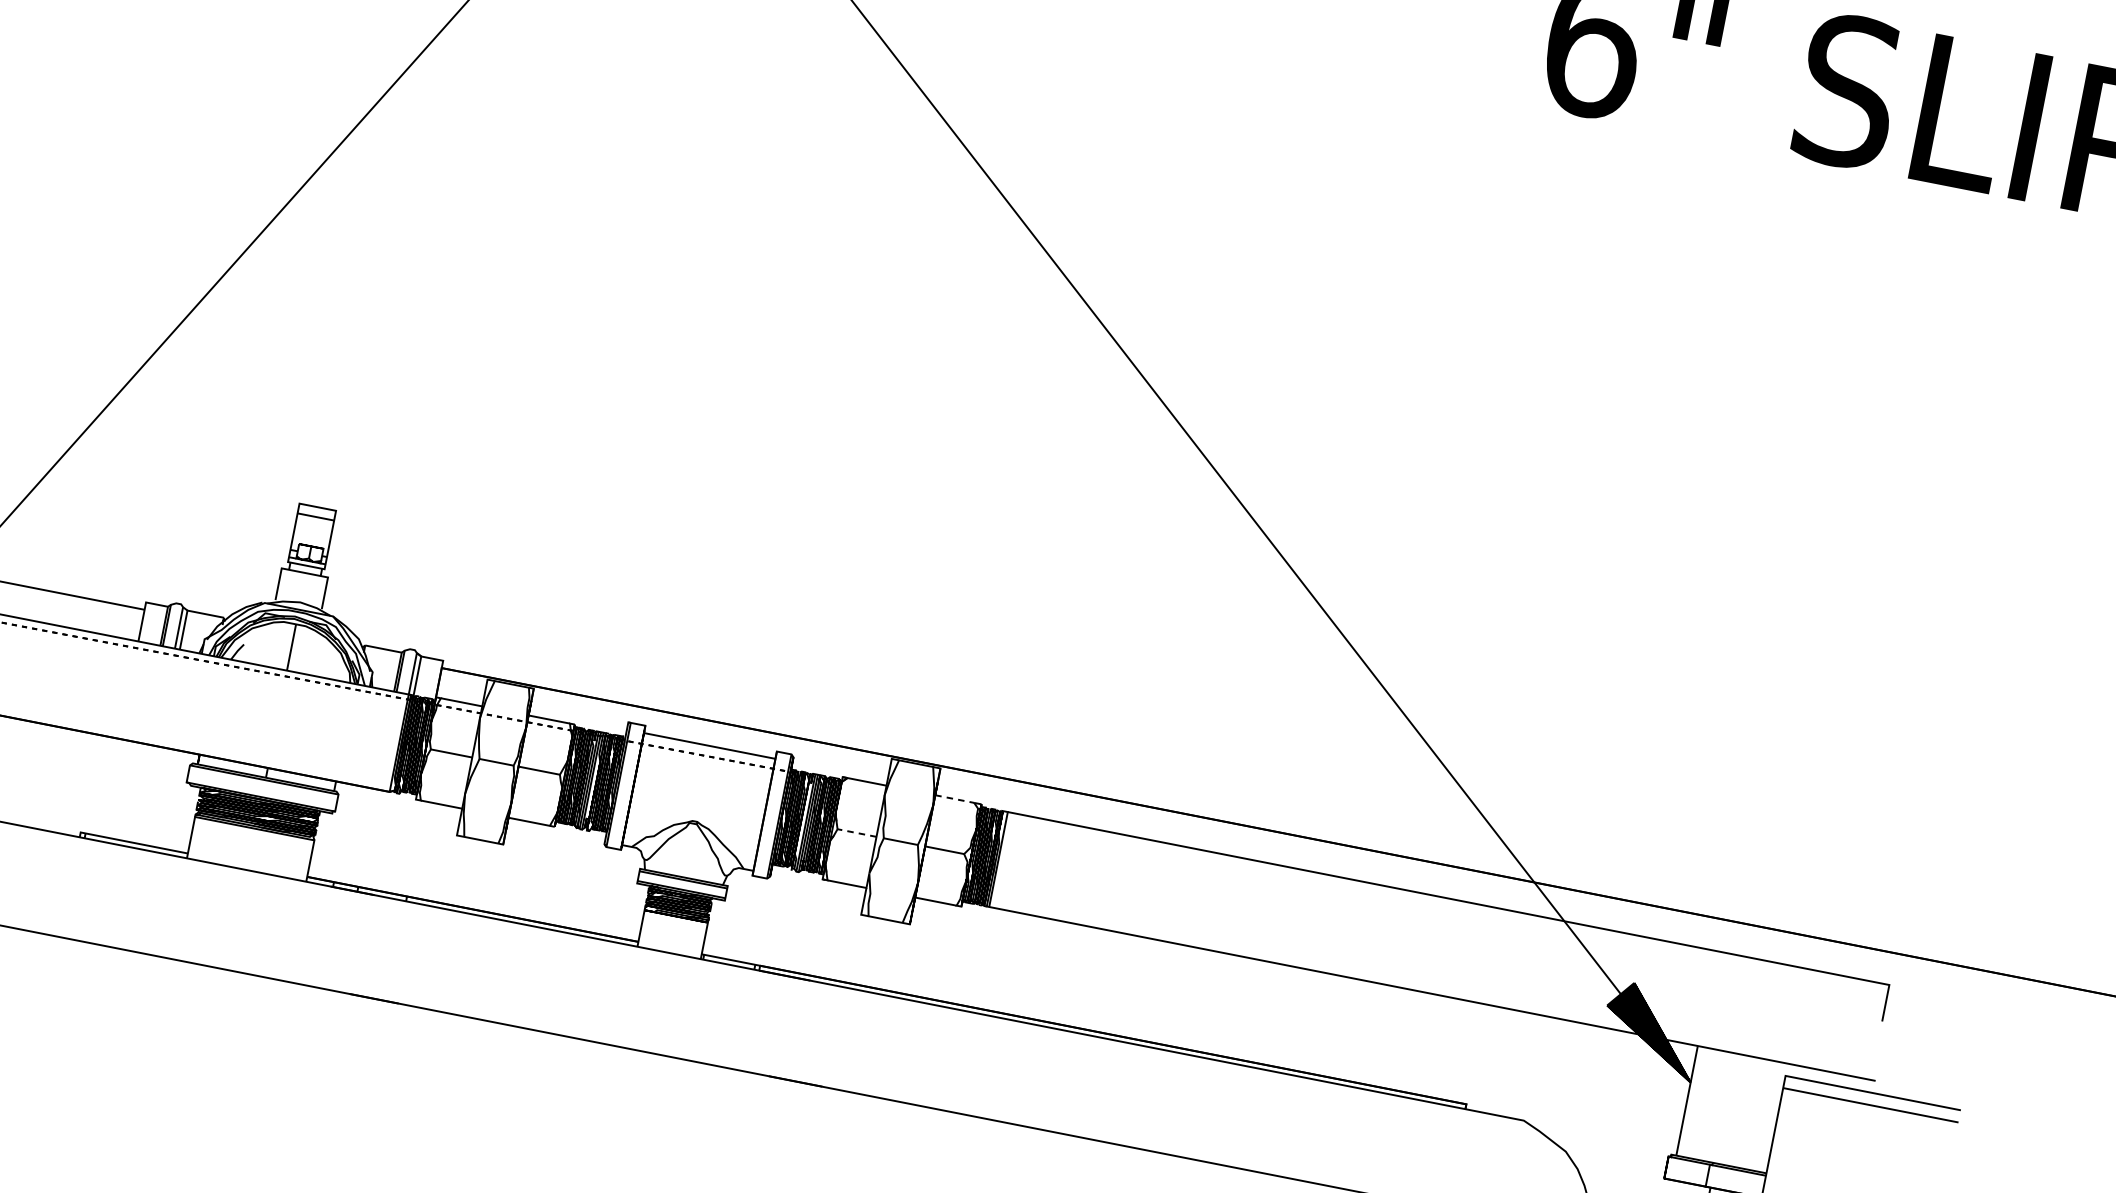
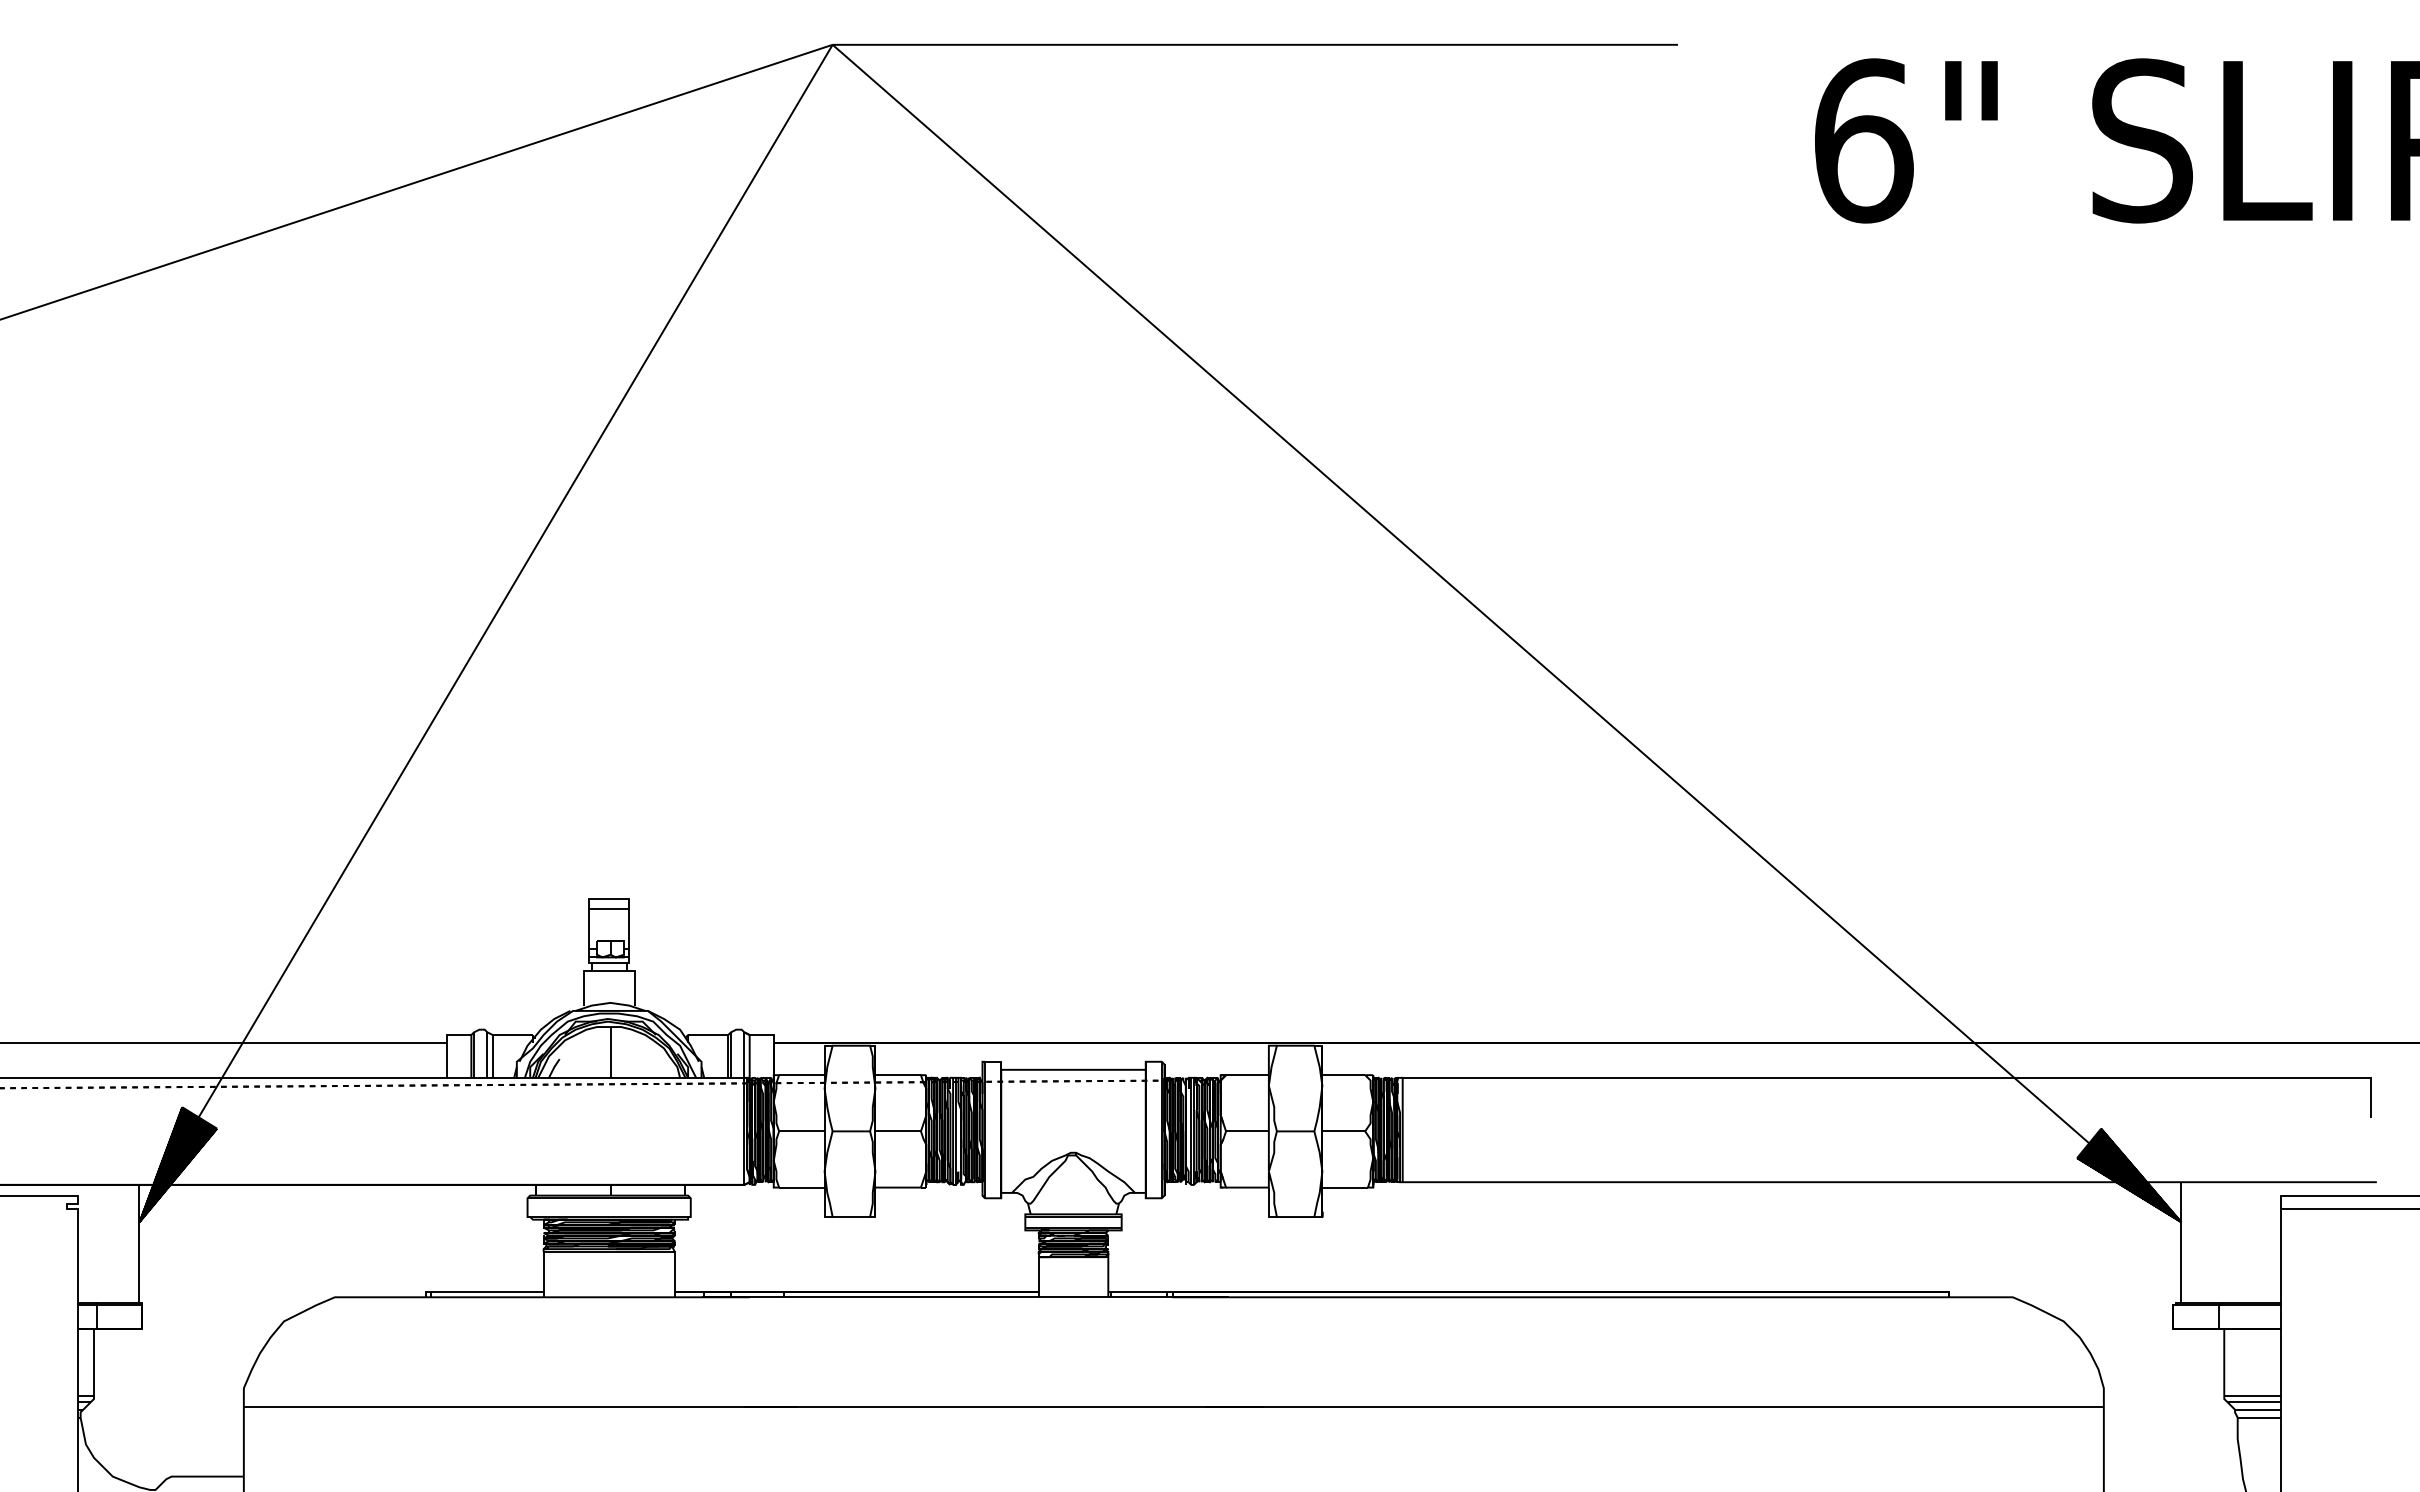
line: (955, 799) -> (1344, 1075), dashed -> solid
line: (856, 832) -> (1246, 1131), dashed -> solid

